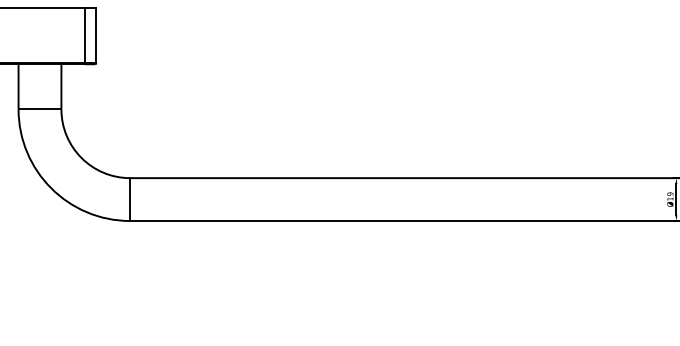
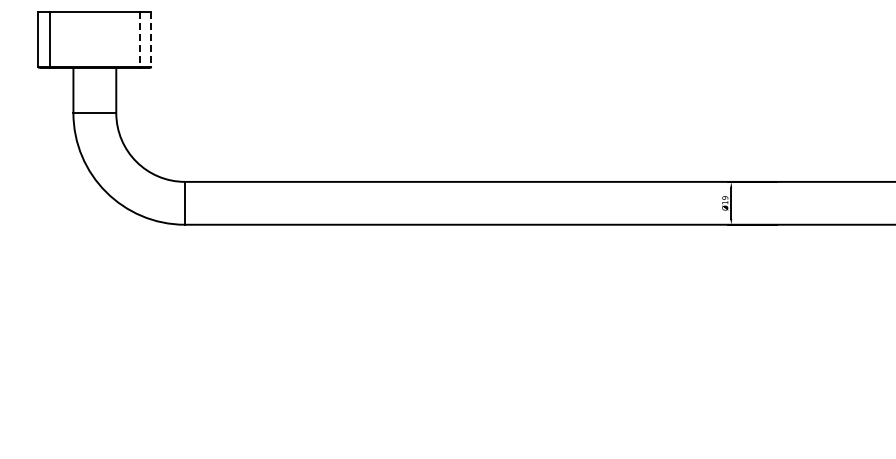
line: (84, 35) -> (139, 39), solid -> dashed
line: (96, 35) -> (151, 39), solid -> dashed

